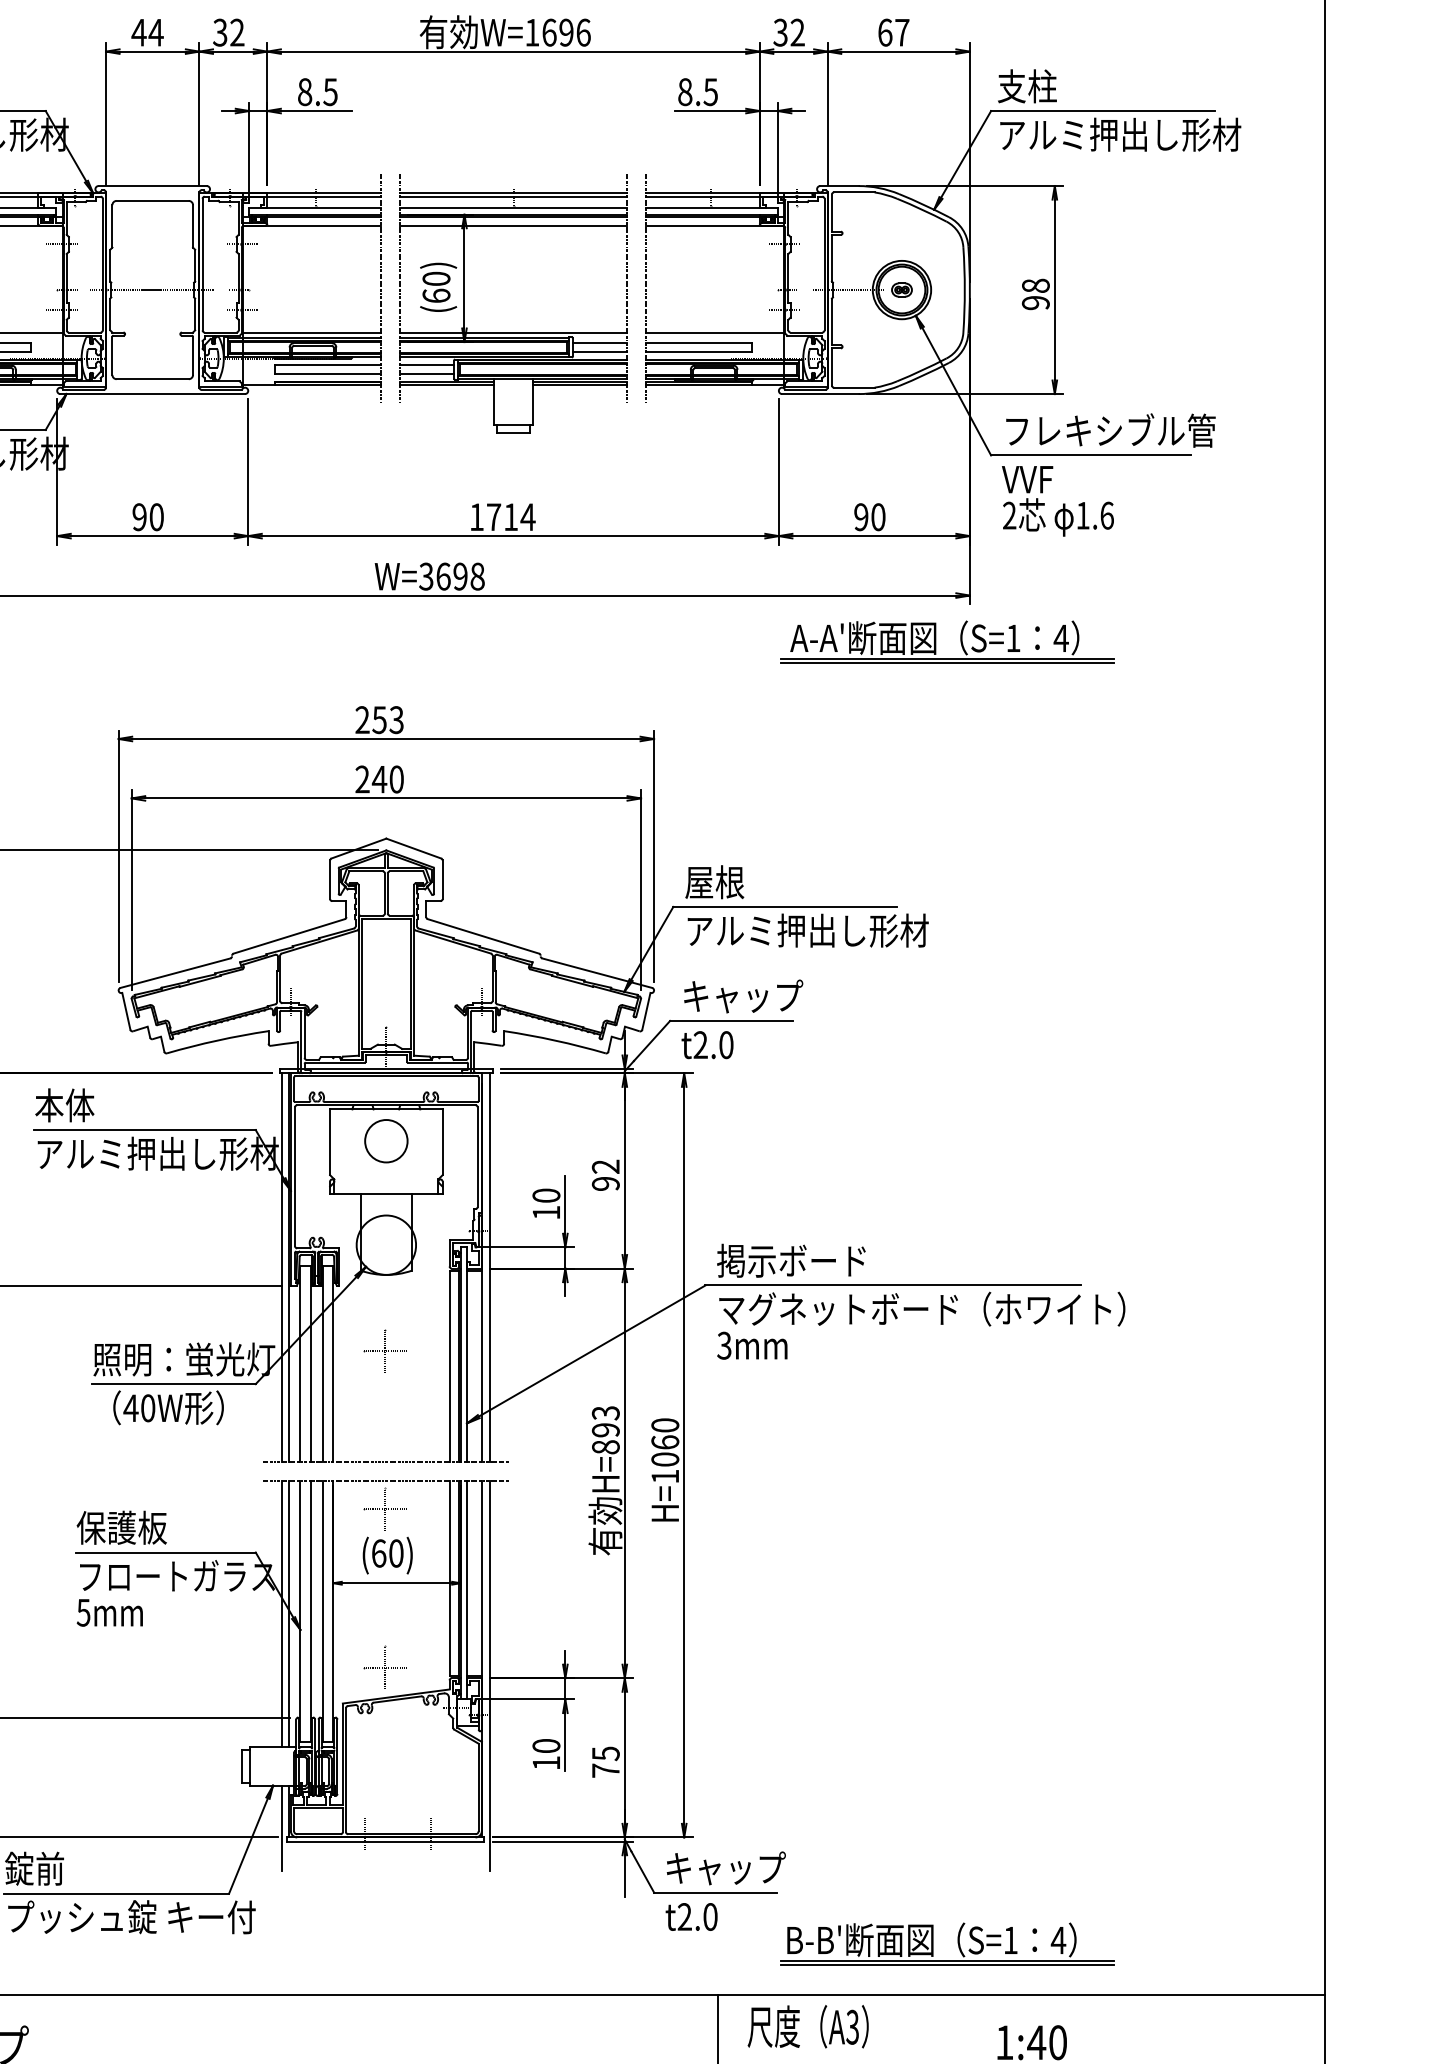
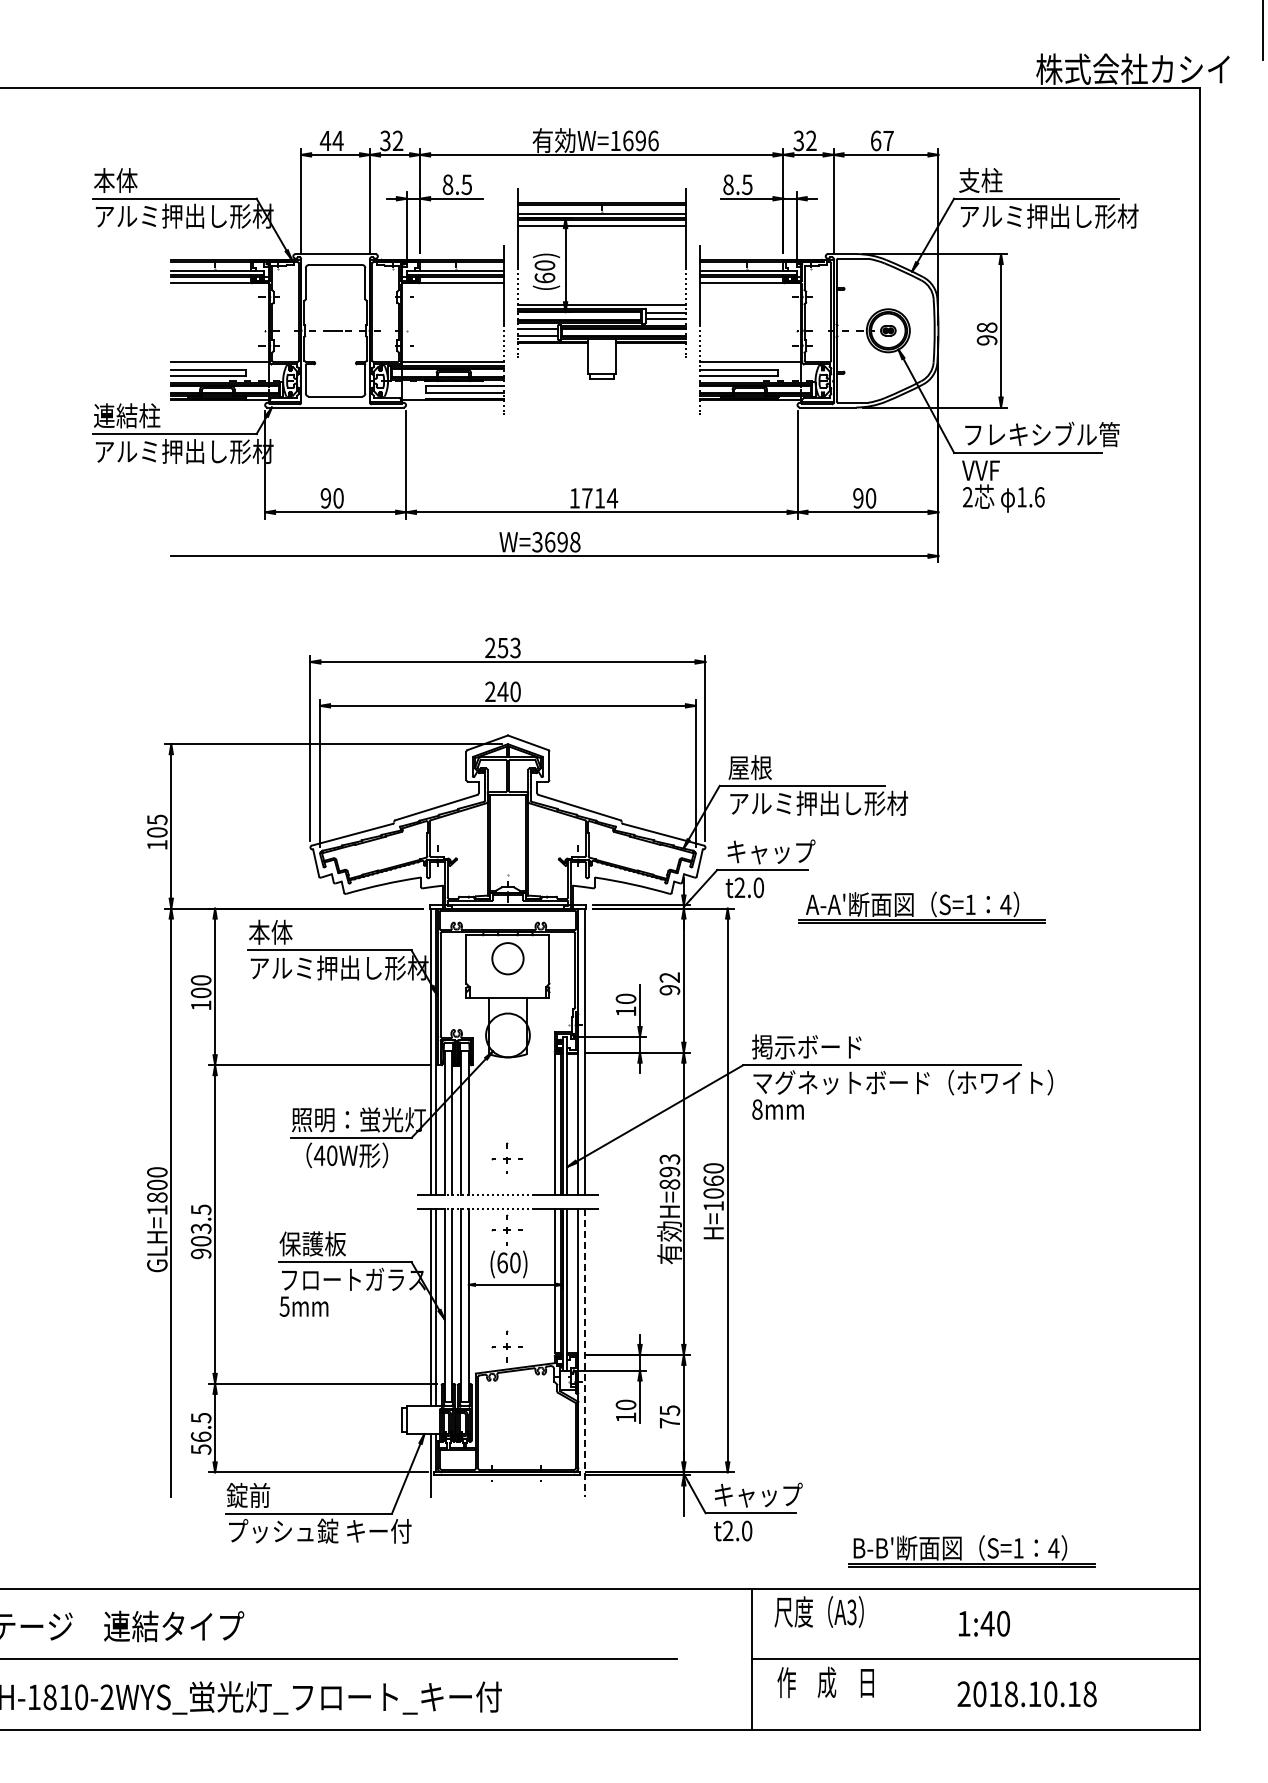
part: (513, 331) -> (601, 304), moved
part: (936, 642) -> (913, 907), moved
text: (724, 1345) -> (757, 1109), 3mm -> 8mm
part: (384, 1349) -> (506, 1157), moved
line: (490, 1676) -> (584, 1353), solid -> dashed
part: (957, 1944) -> (979, 1551), moved

